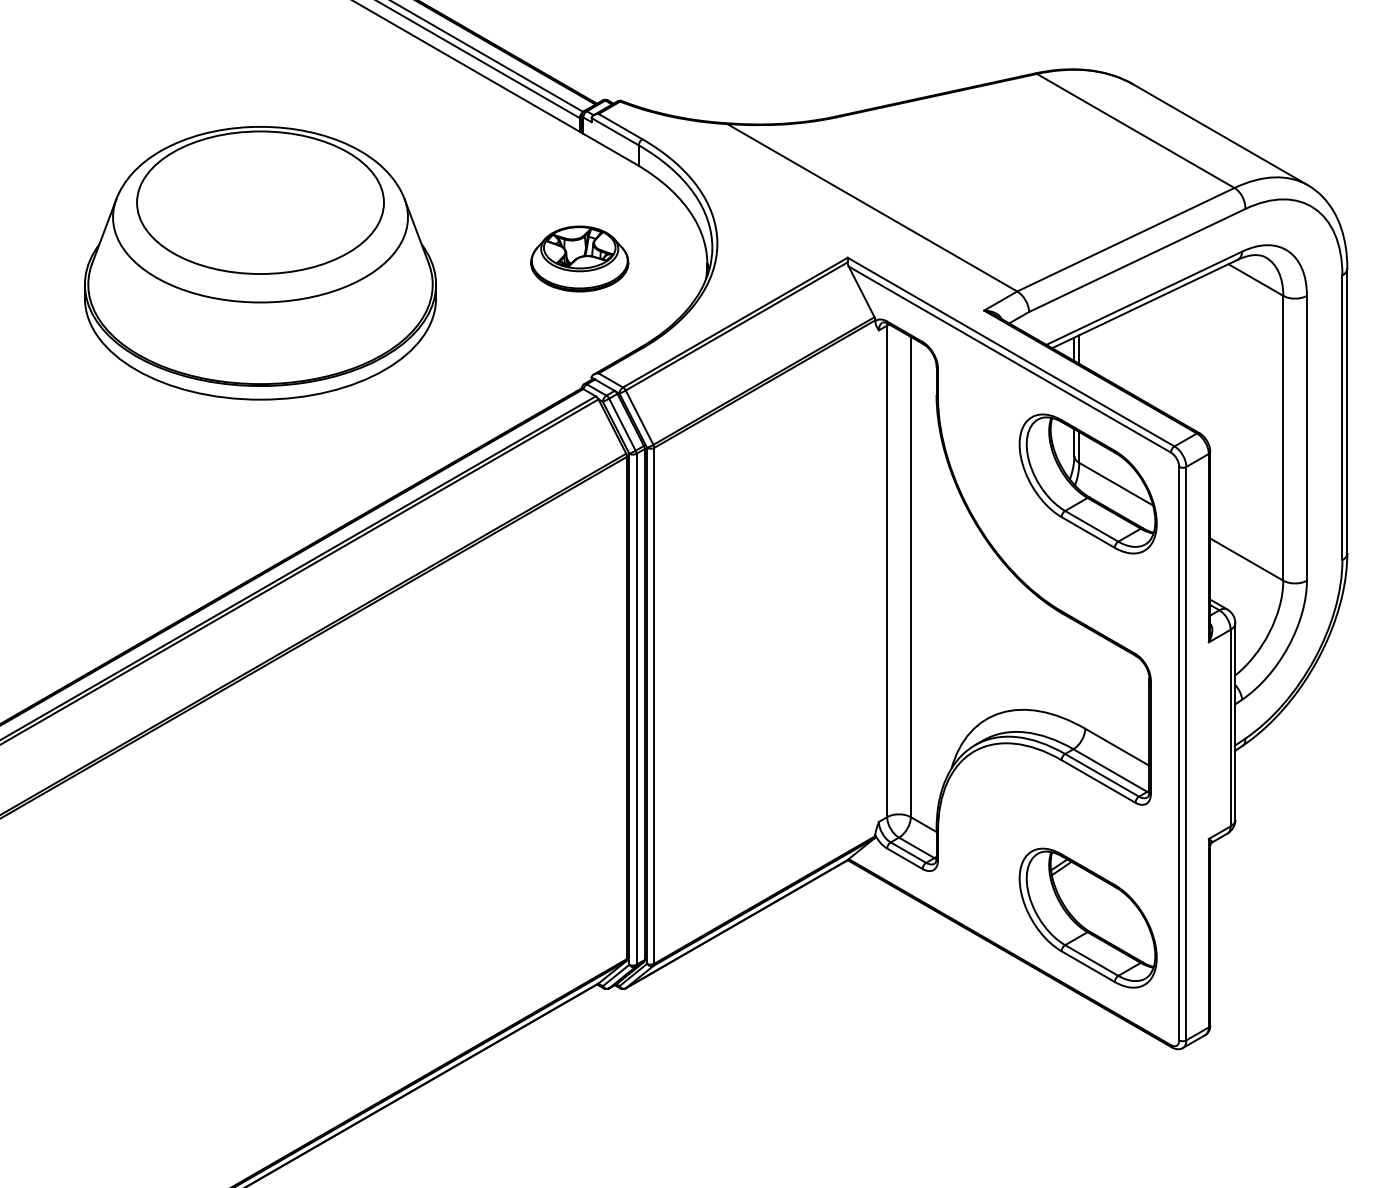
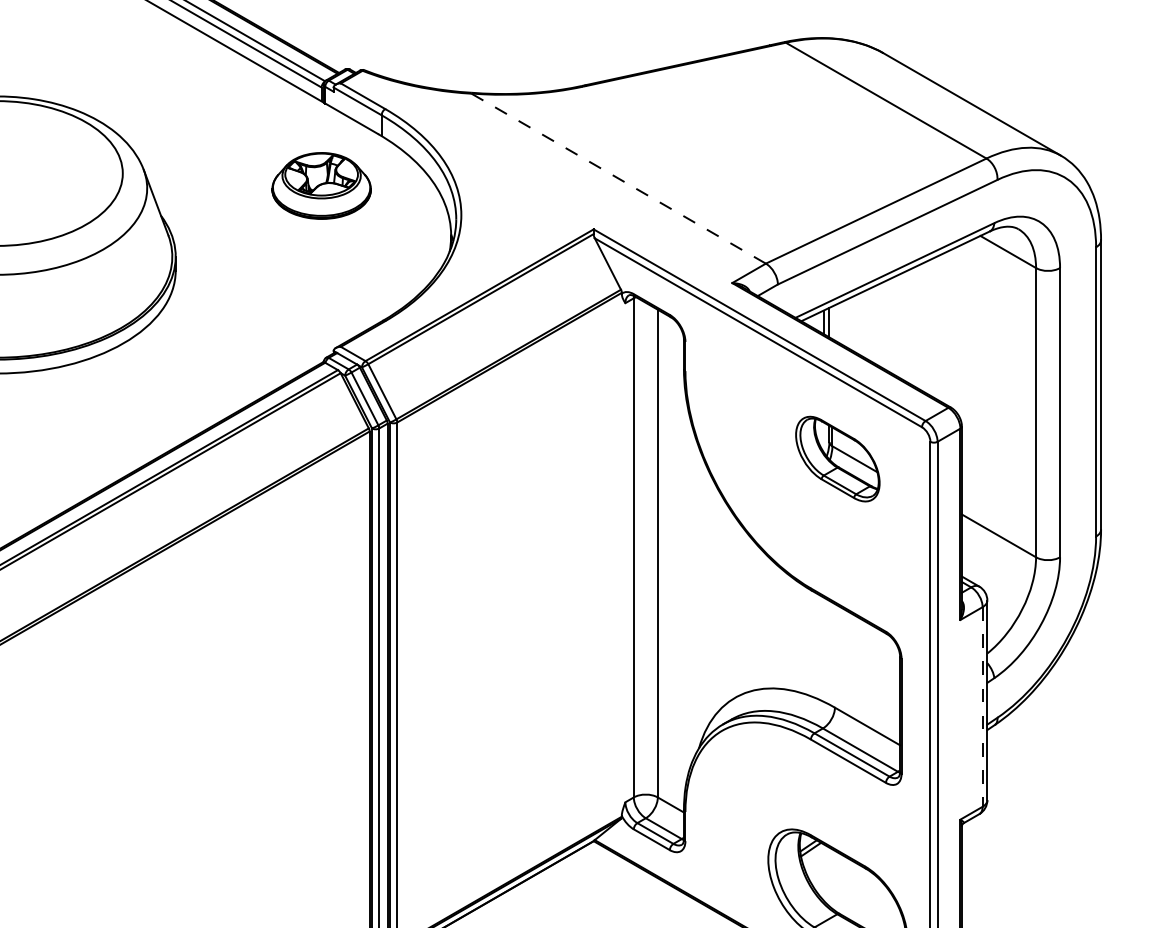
line: (872, 208) -> (618, 179), solid -> dashed
part: (579, 258) -> (321, 185), moved
part: (1087, 483) -> (837, 458), size x0.6
line: (1230, 728) -> (982, 707), solid -> dashed

